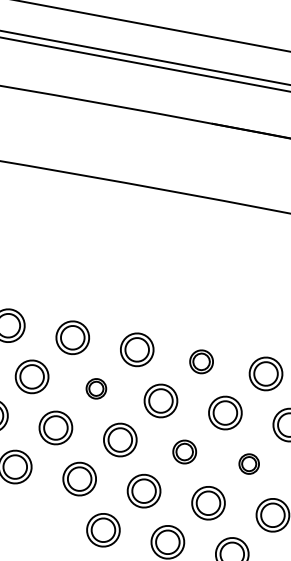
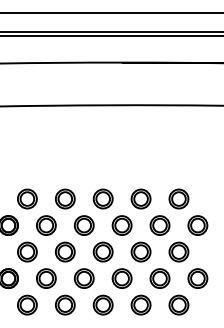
part: (200, 360) -> (140, 198), size x1.43
part: (95, 388) -> (83, 225), size x1.67
part: (183, 450) -> (140, 251), size x1.43
part: (248, 462) -> (178, 251), size x1.67
part: (39, 517) -> (65, 304), added

